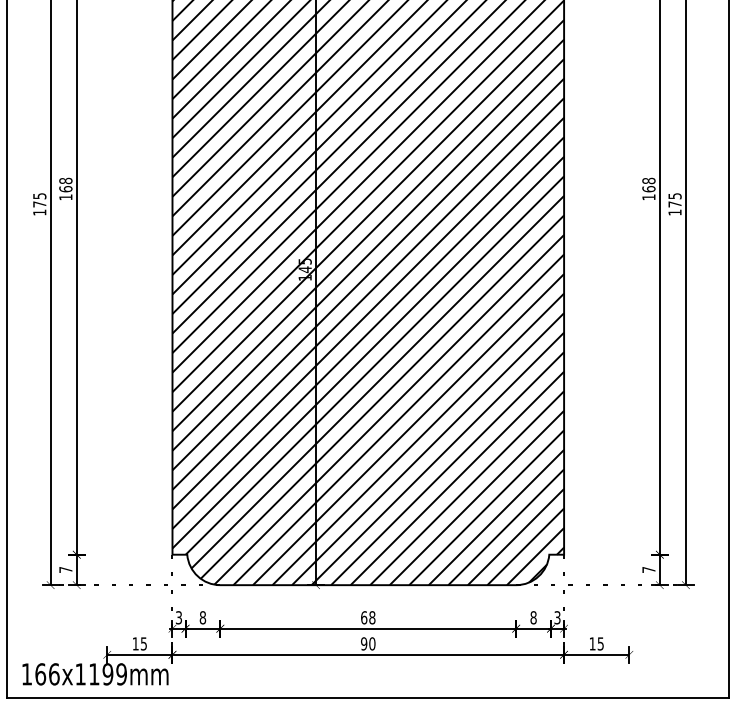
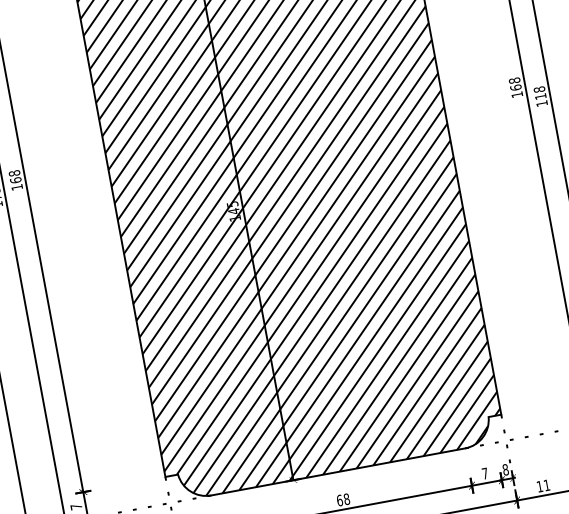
text: (674, 200) -> (539, 93), 175 -> 118
text: (533, 617) -> (485, 473), 8 -> 7
text: (557, 617) -> (505, 469), 3 -> 8
text: (600, 643) -> (546, 485), 15 -> 11

